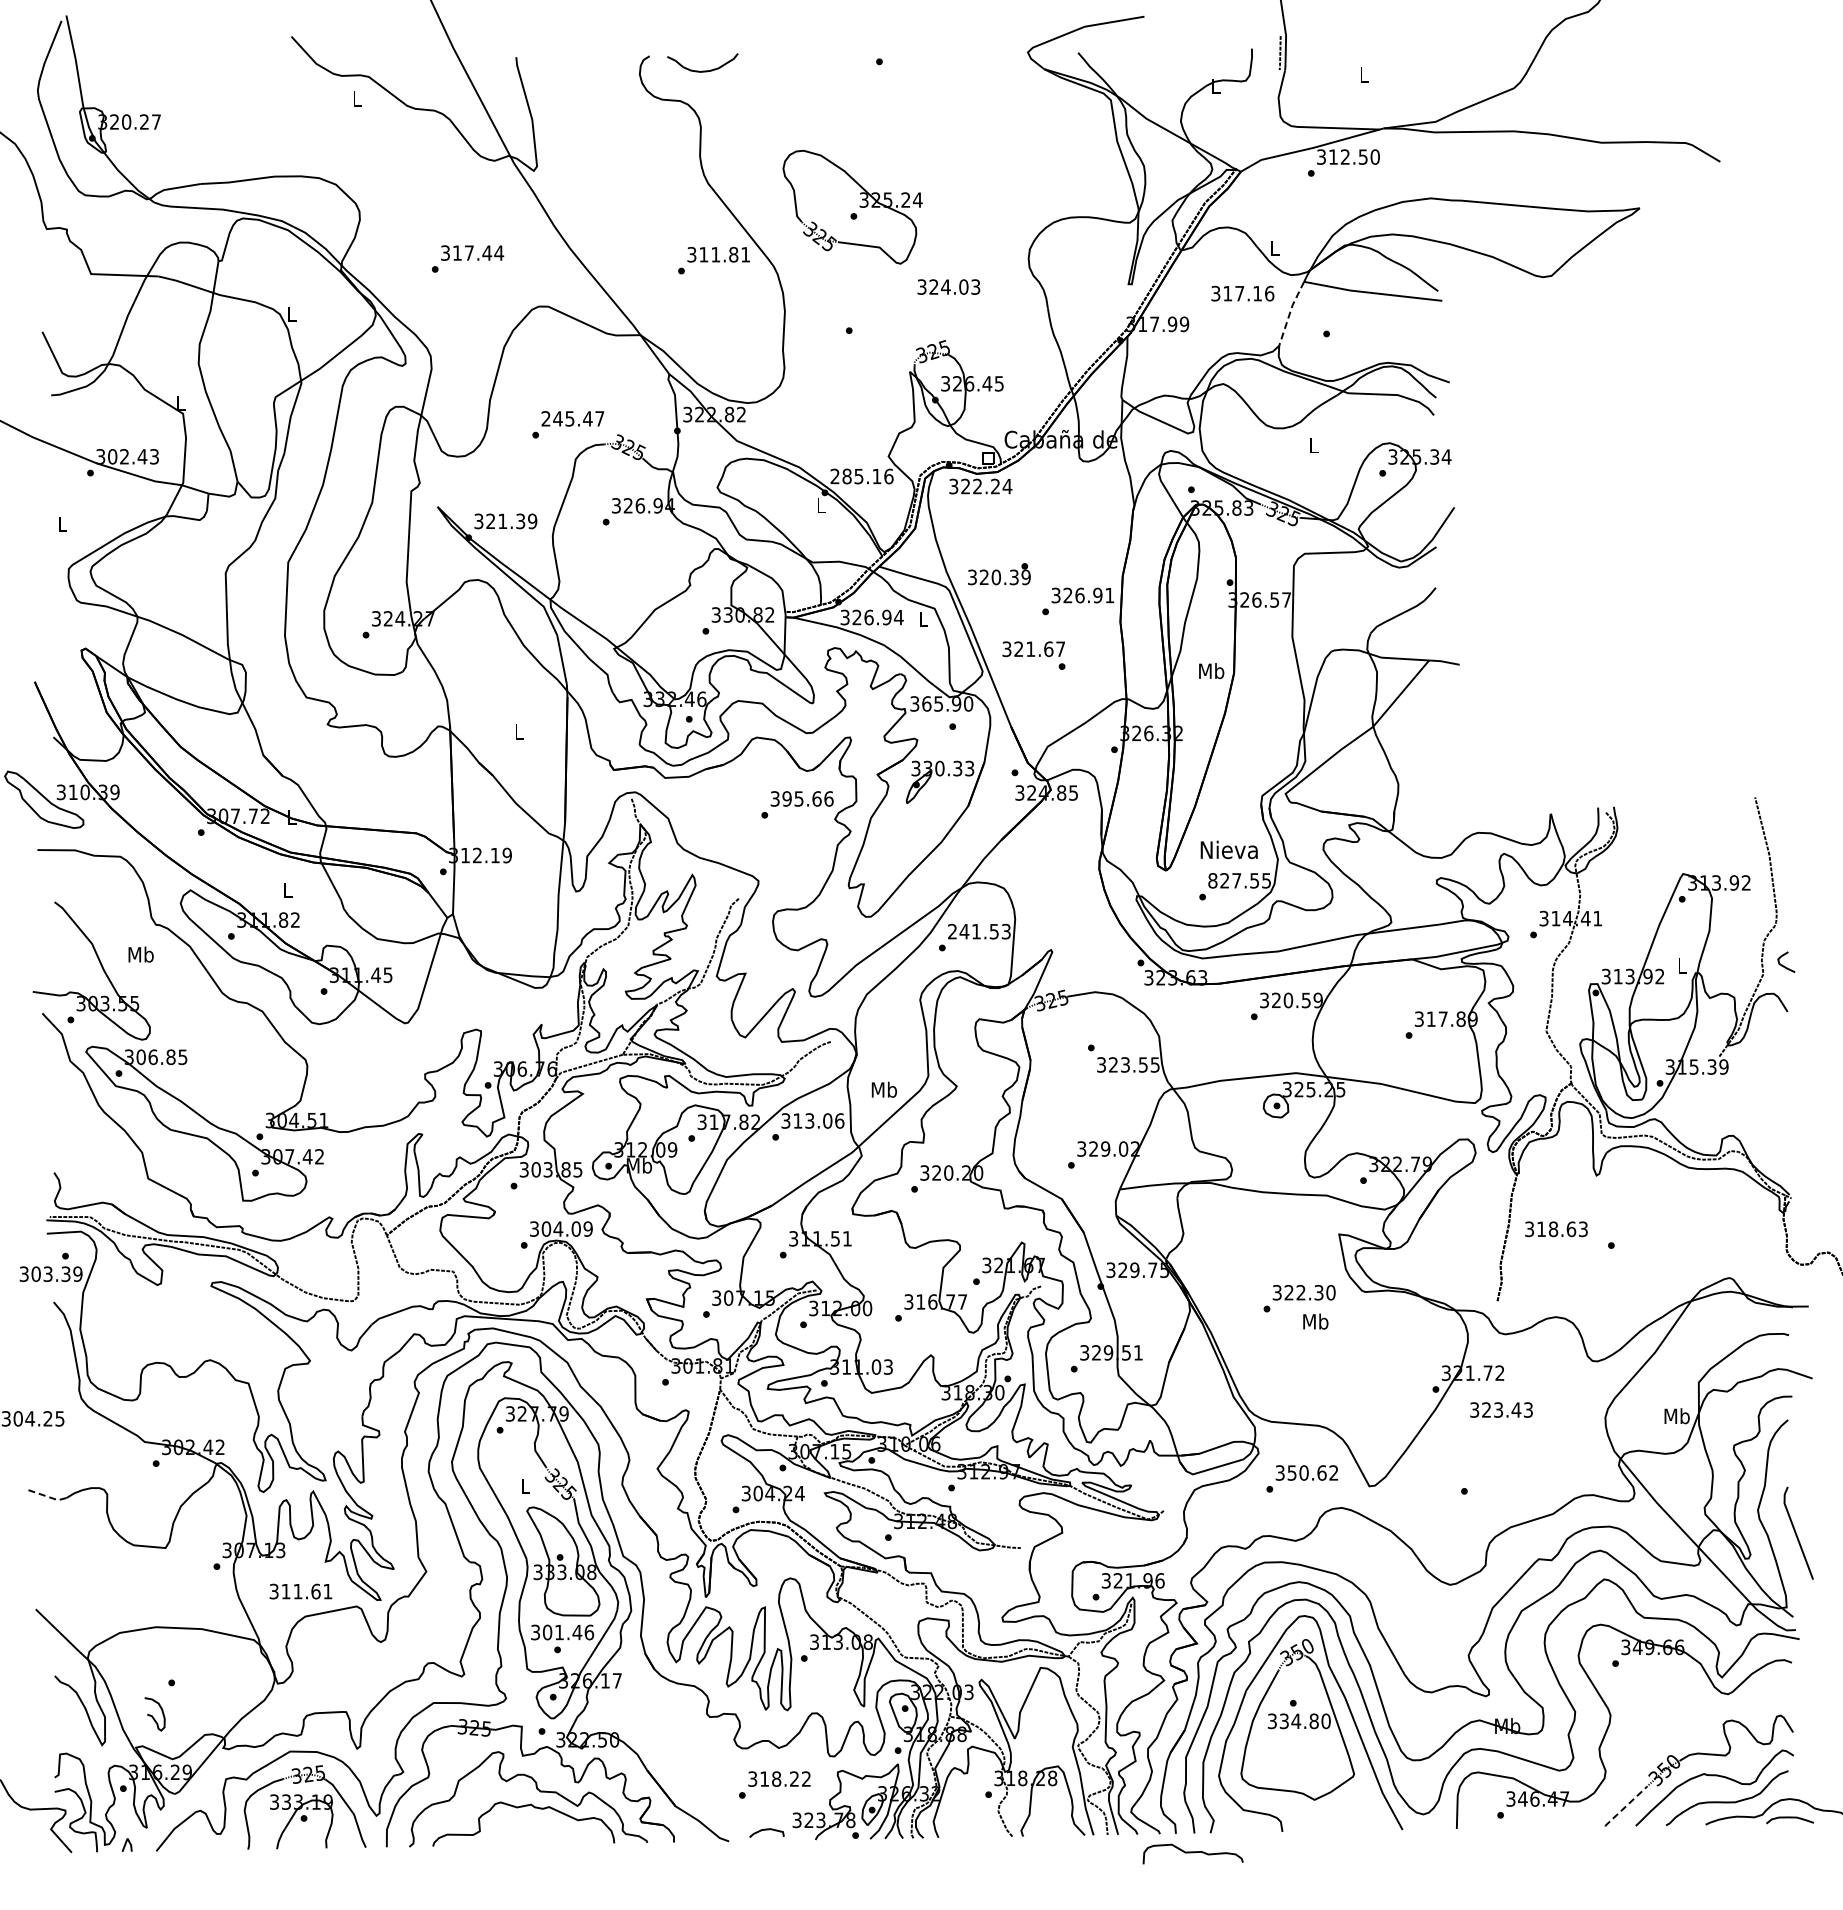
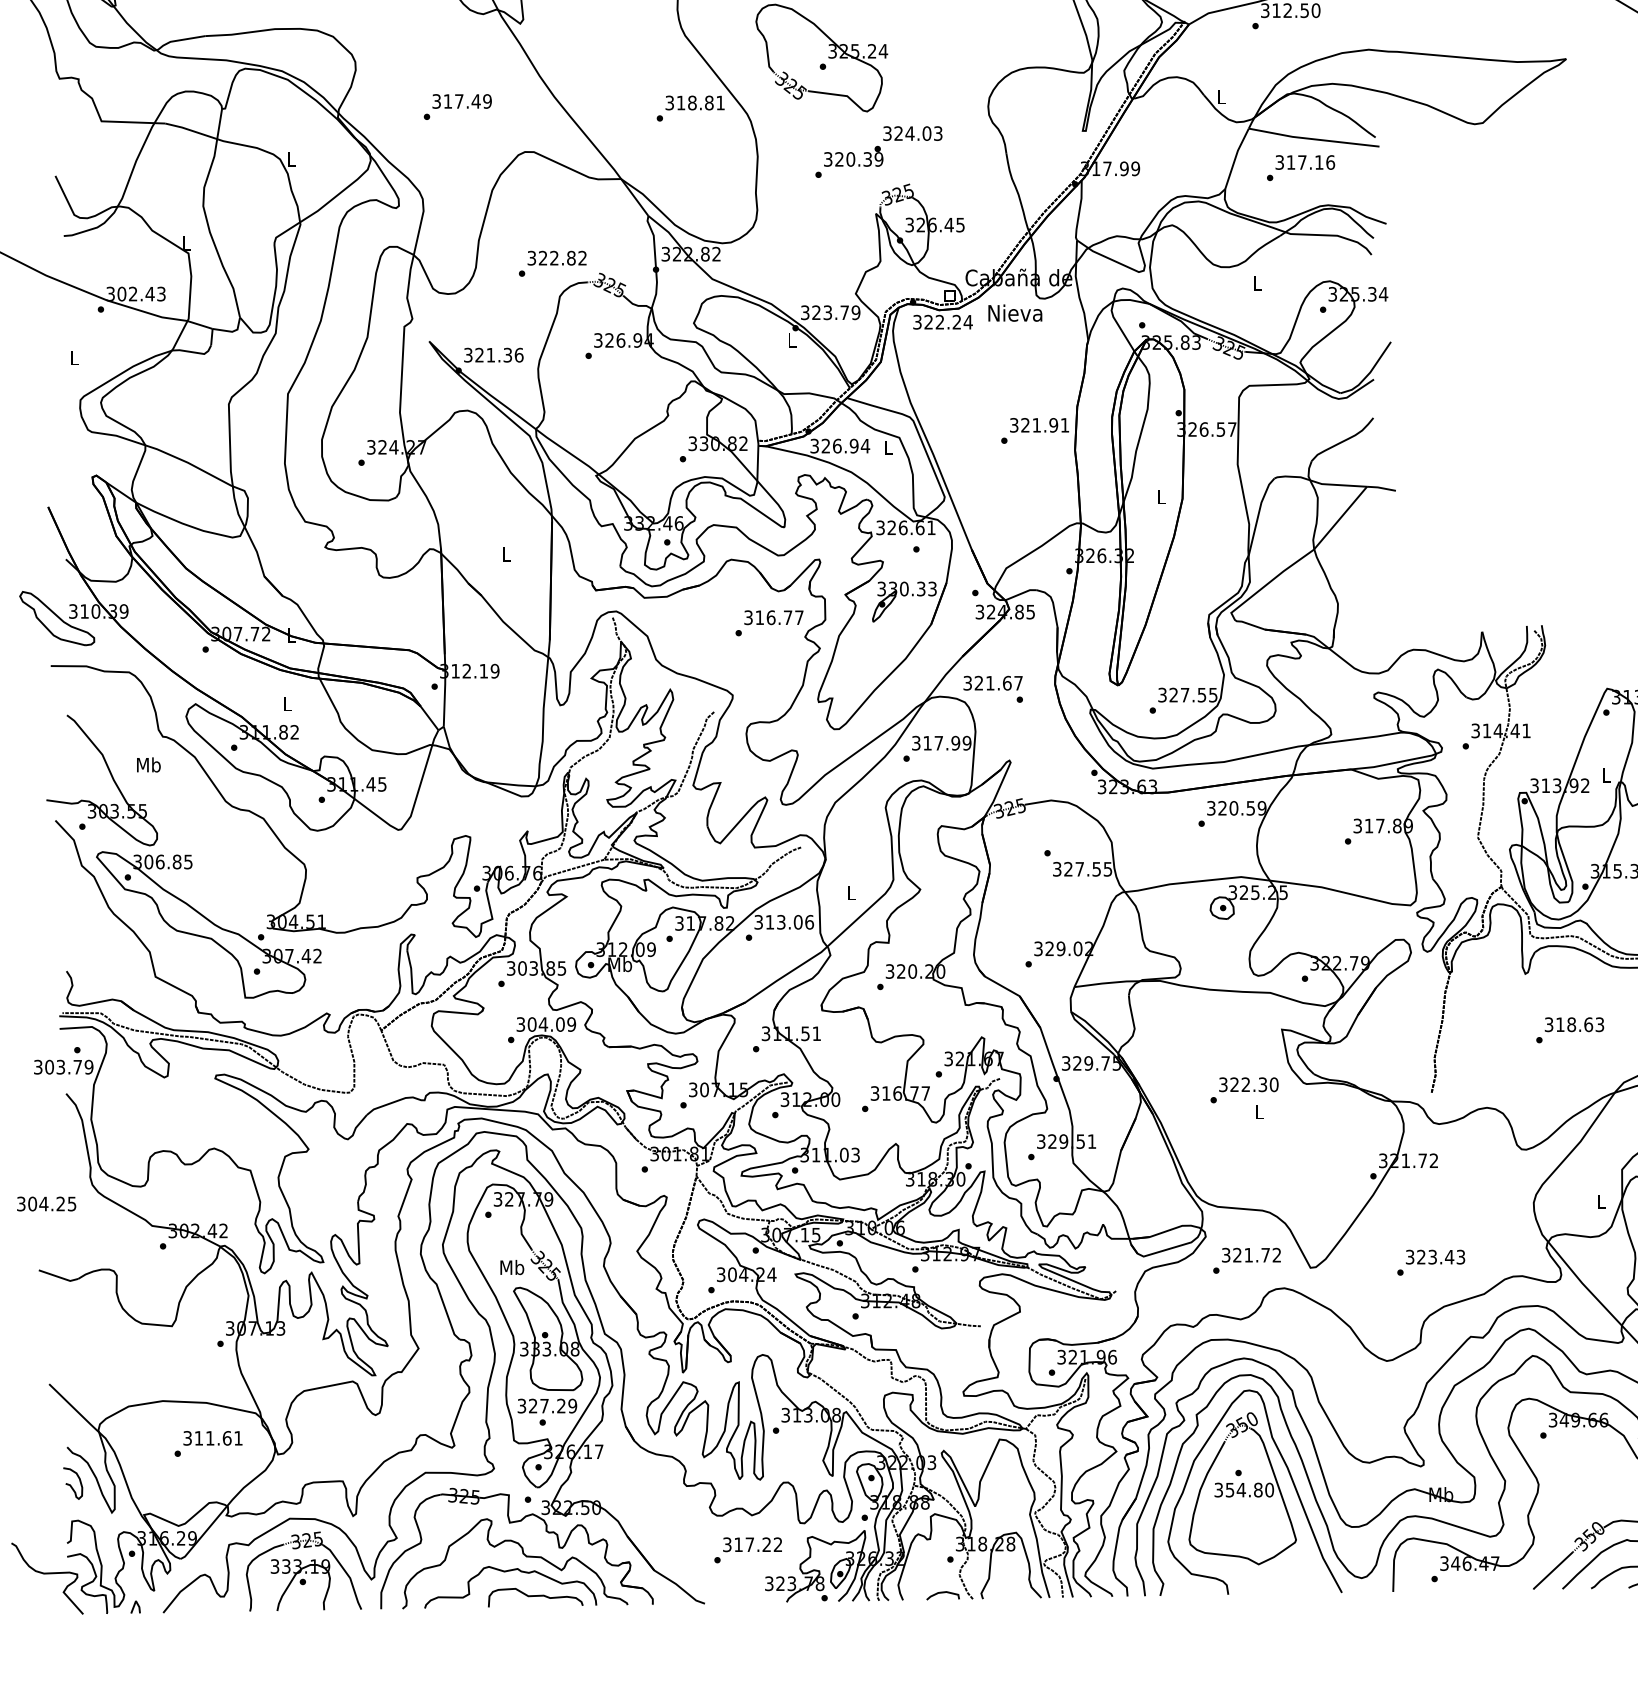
text: (499, 252) -> (487, 100), 317.44 -> 317.49
text: (715, 254) -> (692, 102), 311.81 -> 318.81
text: (1242, 293) -> (1304, 162), moved
line: (1290, 312) -> (1235, 157), dashed -> solid
text: (572, 418) -> (556, 257), 245.47 -> 322.82
text: (861, 476) -> (830, 312), 285.16 -> 323.79
text: (532, 521) -> (519, 355), 321.39 -> 321.36
text: (999, 574) -> (853, 156), moved
text: (1079, 595) -> (1036, 425), 326.91 -> 321.91
text: (1033, 655) -> (992, 689), moved
text: (1211, 671) -> (1161, 497), Mb -> L
text: (947, 703) -> (911, 527), 365.90 -> 326.61
text: (807, 798) -> (779, 617), 395.66 -> 316.77
text: (1228, 849) -> (1014, 312), moved
text: (1212, 880) -> (1162, 694), 827.55 -> 327.55
text: (979, 931) -> (941, 743), 241.53 -> 317.99
text: (1125, 1064) -> (1079, 868), 323.55 -> 327.55
text: (883, 1089) -> (850, 892), Mb -> L
text: (1556, 1229) -> (1574, 1024), moved
text: (65, 1274) -> (77, 1067), 303.39 -> 303.79
text: (1315, 1321) -> (1259, 1111), Mb -> L
text: (1501, 1409) -> (1435, 1256), moved
text: (1676, 1416) -> (1600, 1201), Mb -> L
text: (1306, 1472) -> (1251, 1254), 350.62 -> 321.72
text: (524, 1485) -> (511, 1267), L -> Mb
line: (46, 1496) -> (59, 1277), dashed -> solid
text: (300, 1591) -> (212, 1438), moved
text: (568, 1632) -> (553, 1406), 301.46 -> 327.29
curve: (152, 1715) -> (70, 1484), moved
text: (1284, 1720) -> (1230, 1489), 334.80 -> 354.80
text: (776, 1778) -> (749, 1544), 318.22 -> 317.22
line: (1625, 1806) -> (1552, 1570), dashed -> solid
curve: (766, 1830) -> (942, 1593), moved
curve: (1192, 1853) -> (535, 1597), moved

